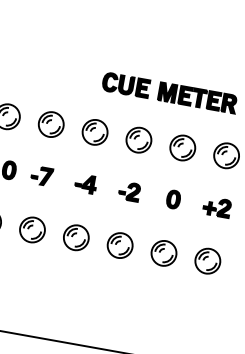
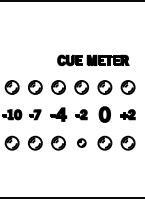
part: (85, 183) -> (58, 114), size x1.4
part: (172, 198) -> (104, 114), size x1.6
part: (119, 244) -> (81, 142), size x0.6

